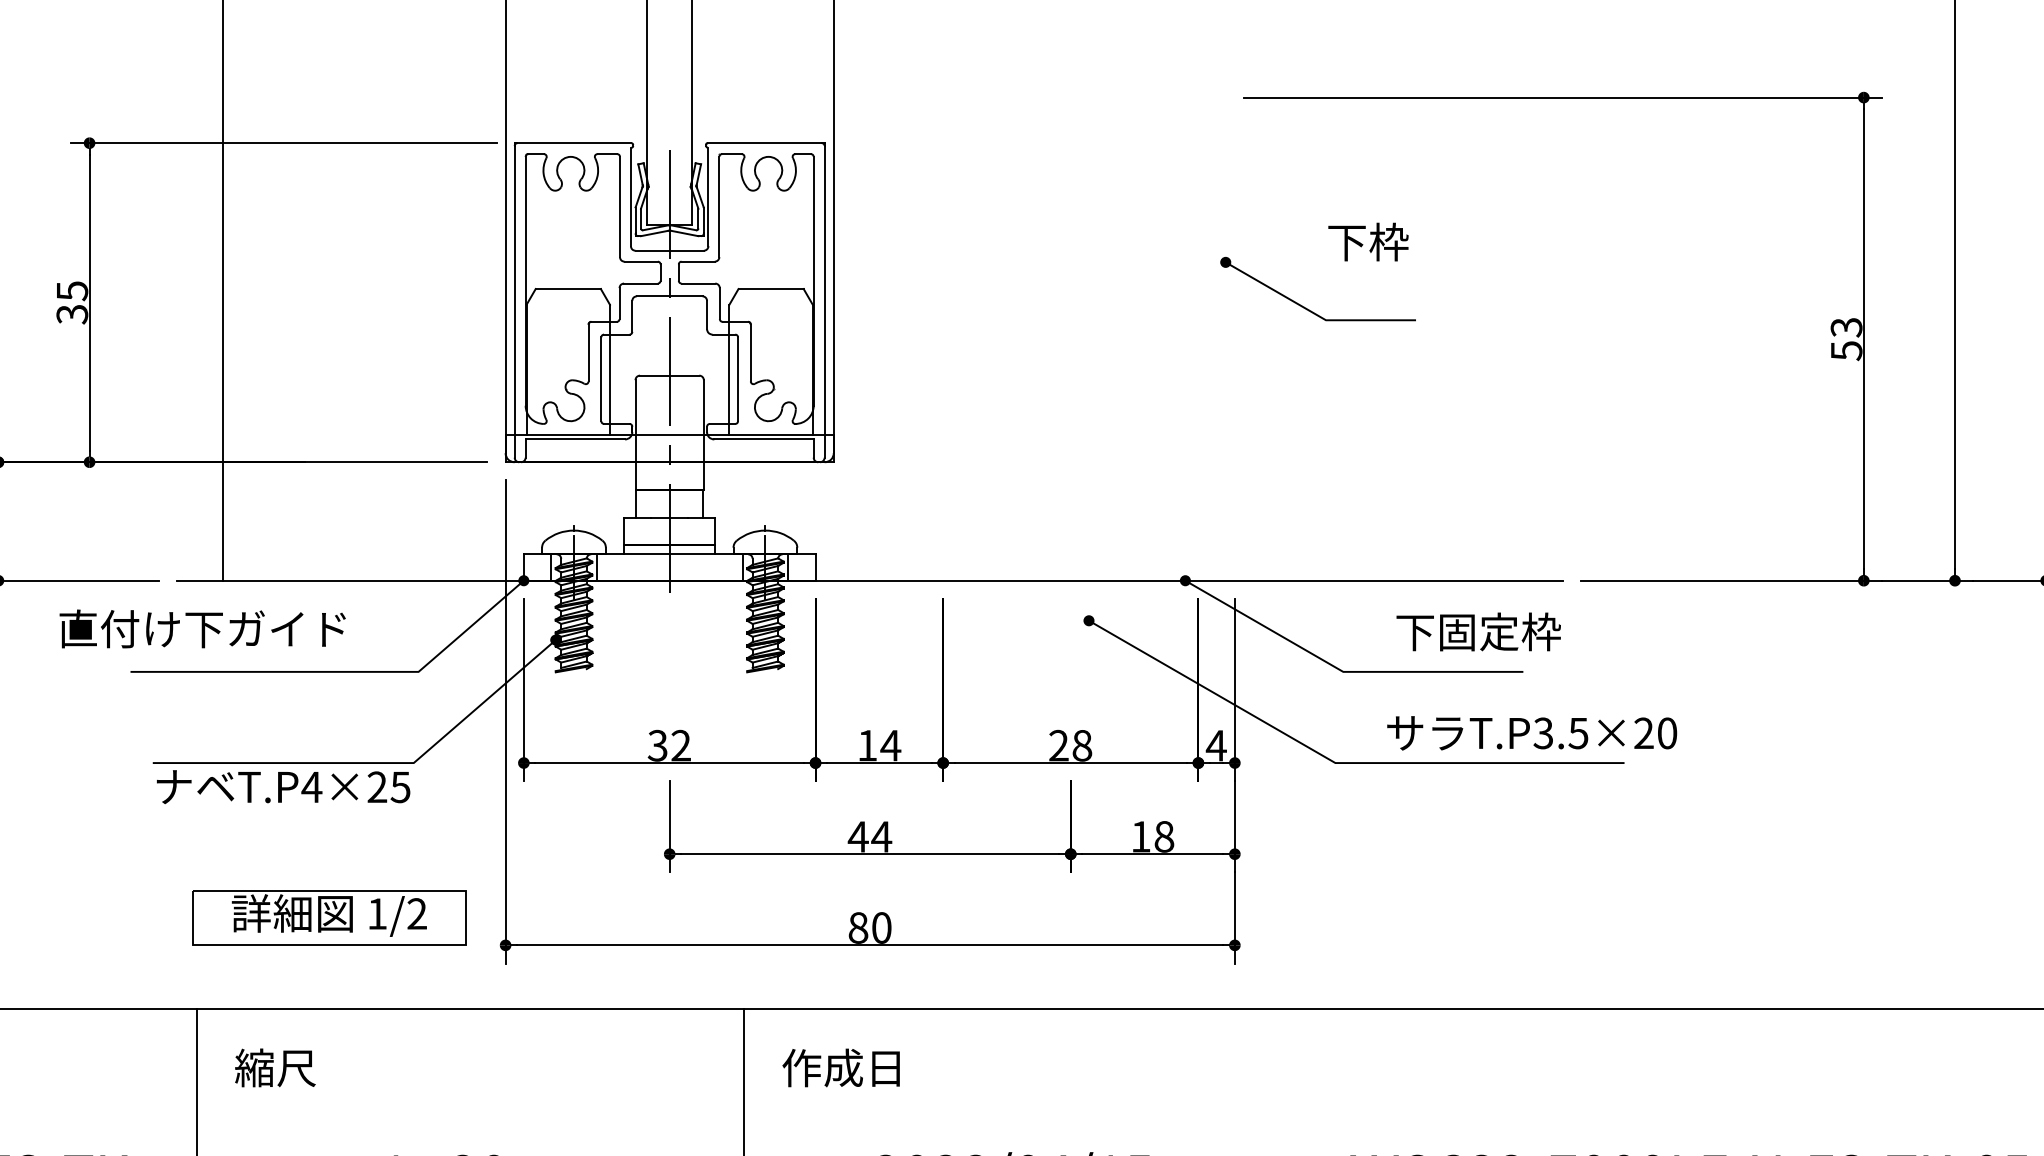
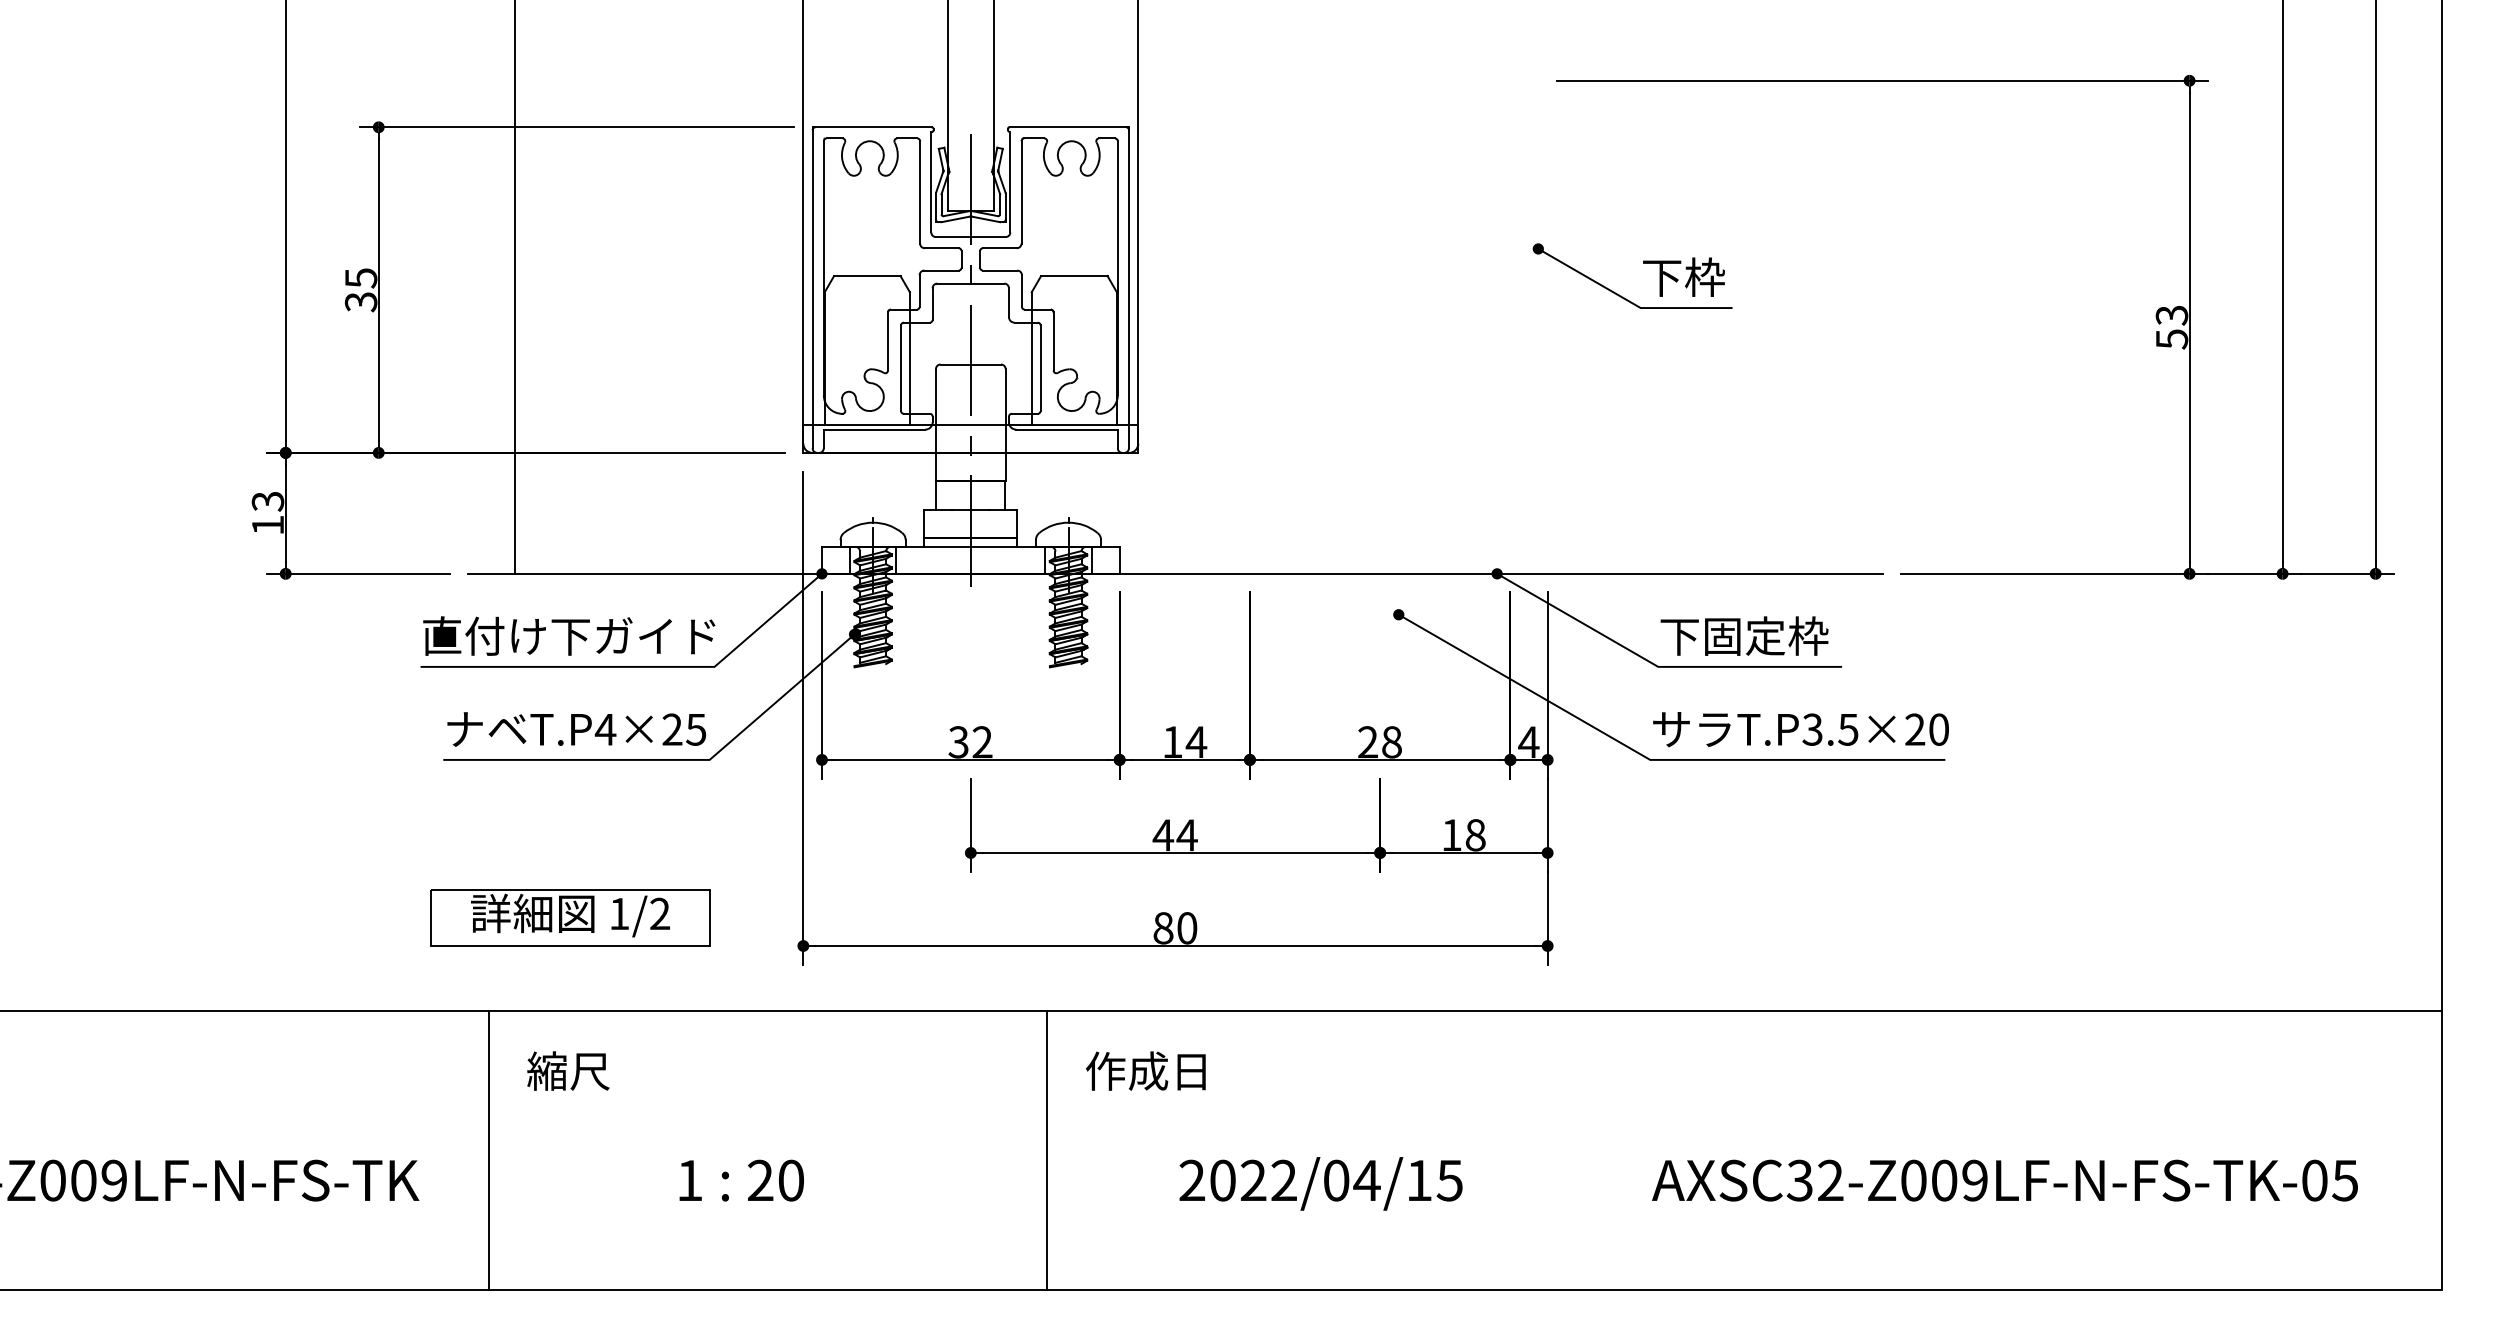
text: (1367, 241) -> (1683, 276), moved
text: (202, 628) -> (569, 635), moved
text: (1478, 631) -> (1744, 635), moved
text: (1531, 733) -> (1800, 729), moved
text: (283, 787) -> (576, 729), moved
part: (329, 917) -> (570, 917), moved

